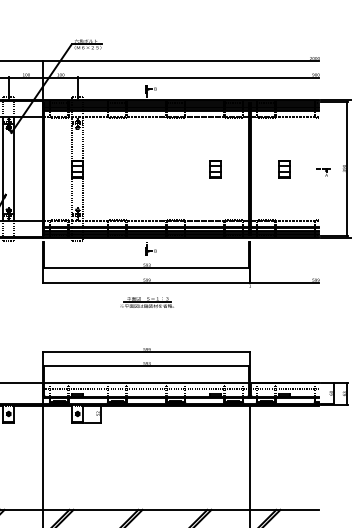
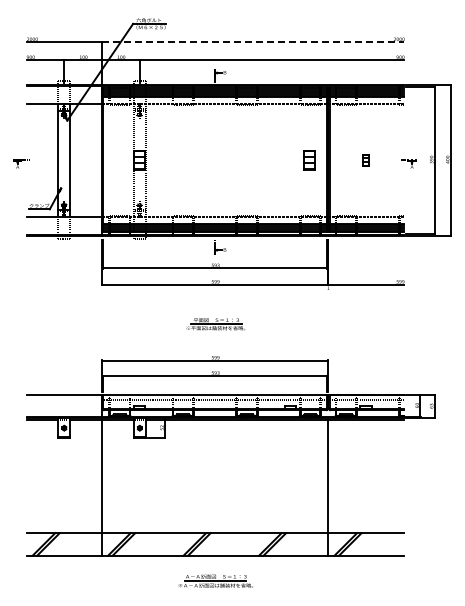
line: (180, 61) -> (252, 42), solid -> dashed
part: (215, 169) -> (309, 160), moved
part: (284, 169) -> (365, 160), size x0.6
part: (146, 302) -> (215, 324), moved

